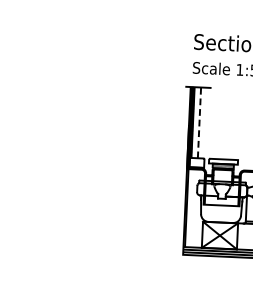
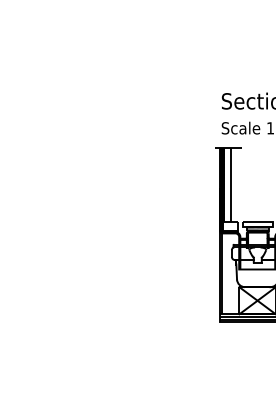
line: (199, 123) -> (231, 185), dashed -> solid

